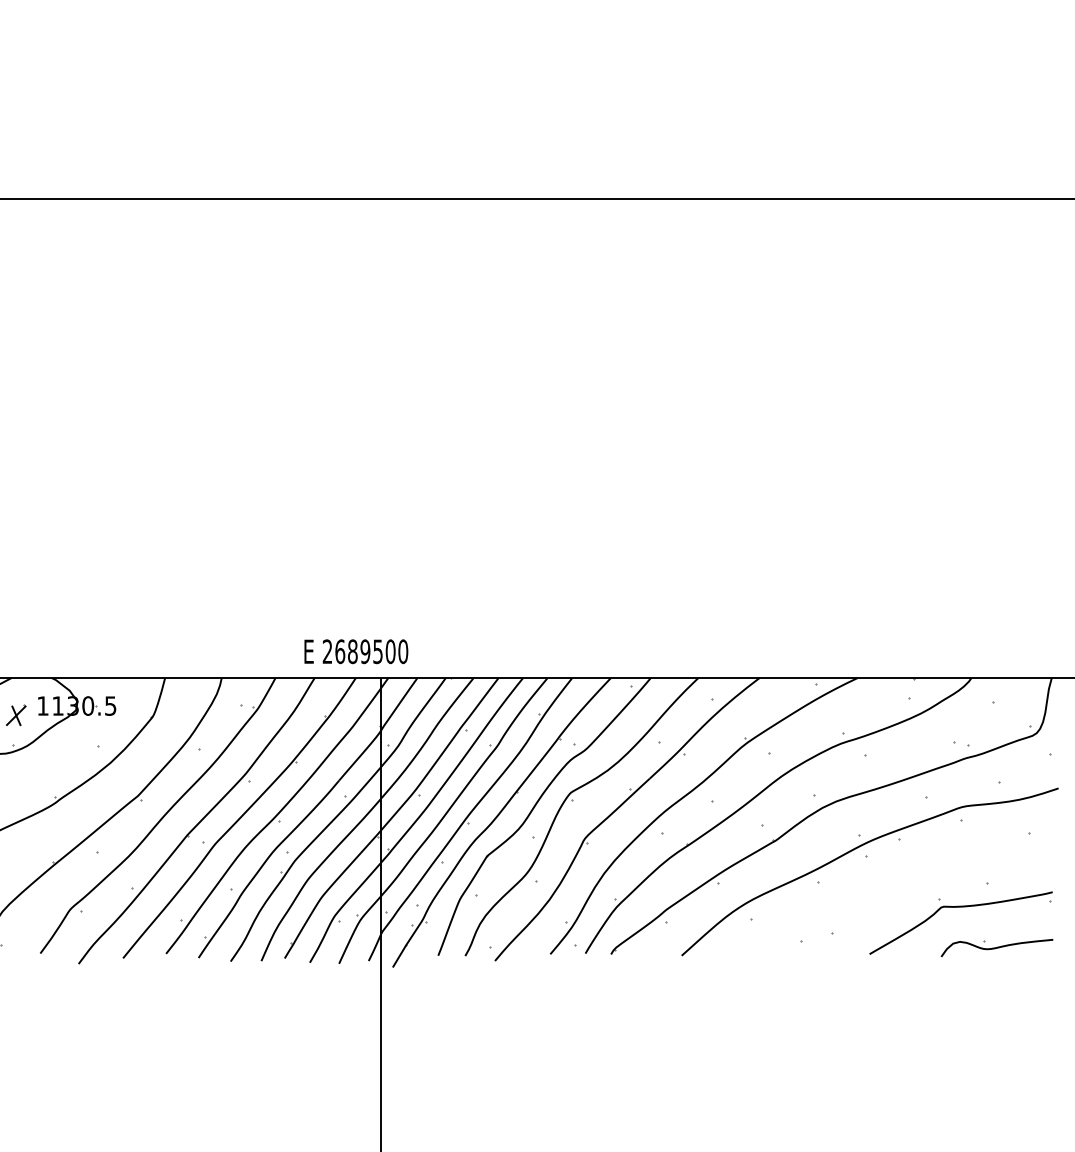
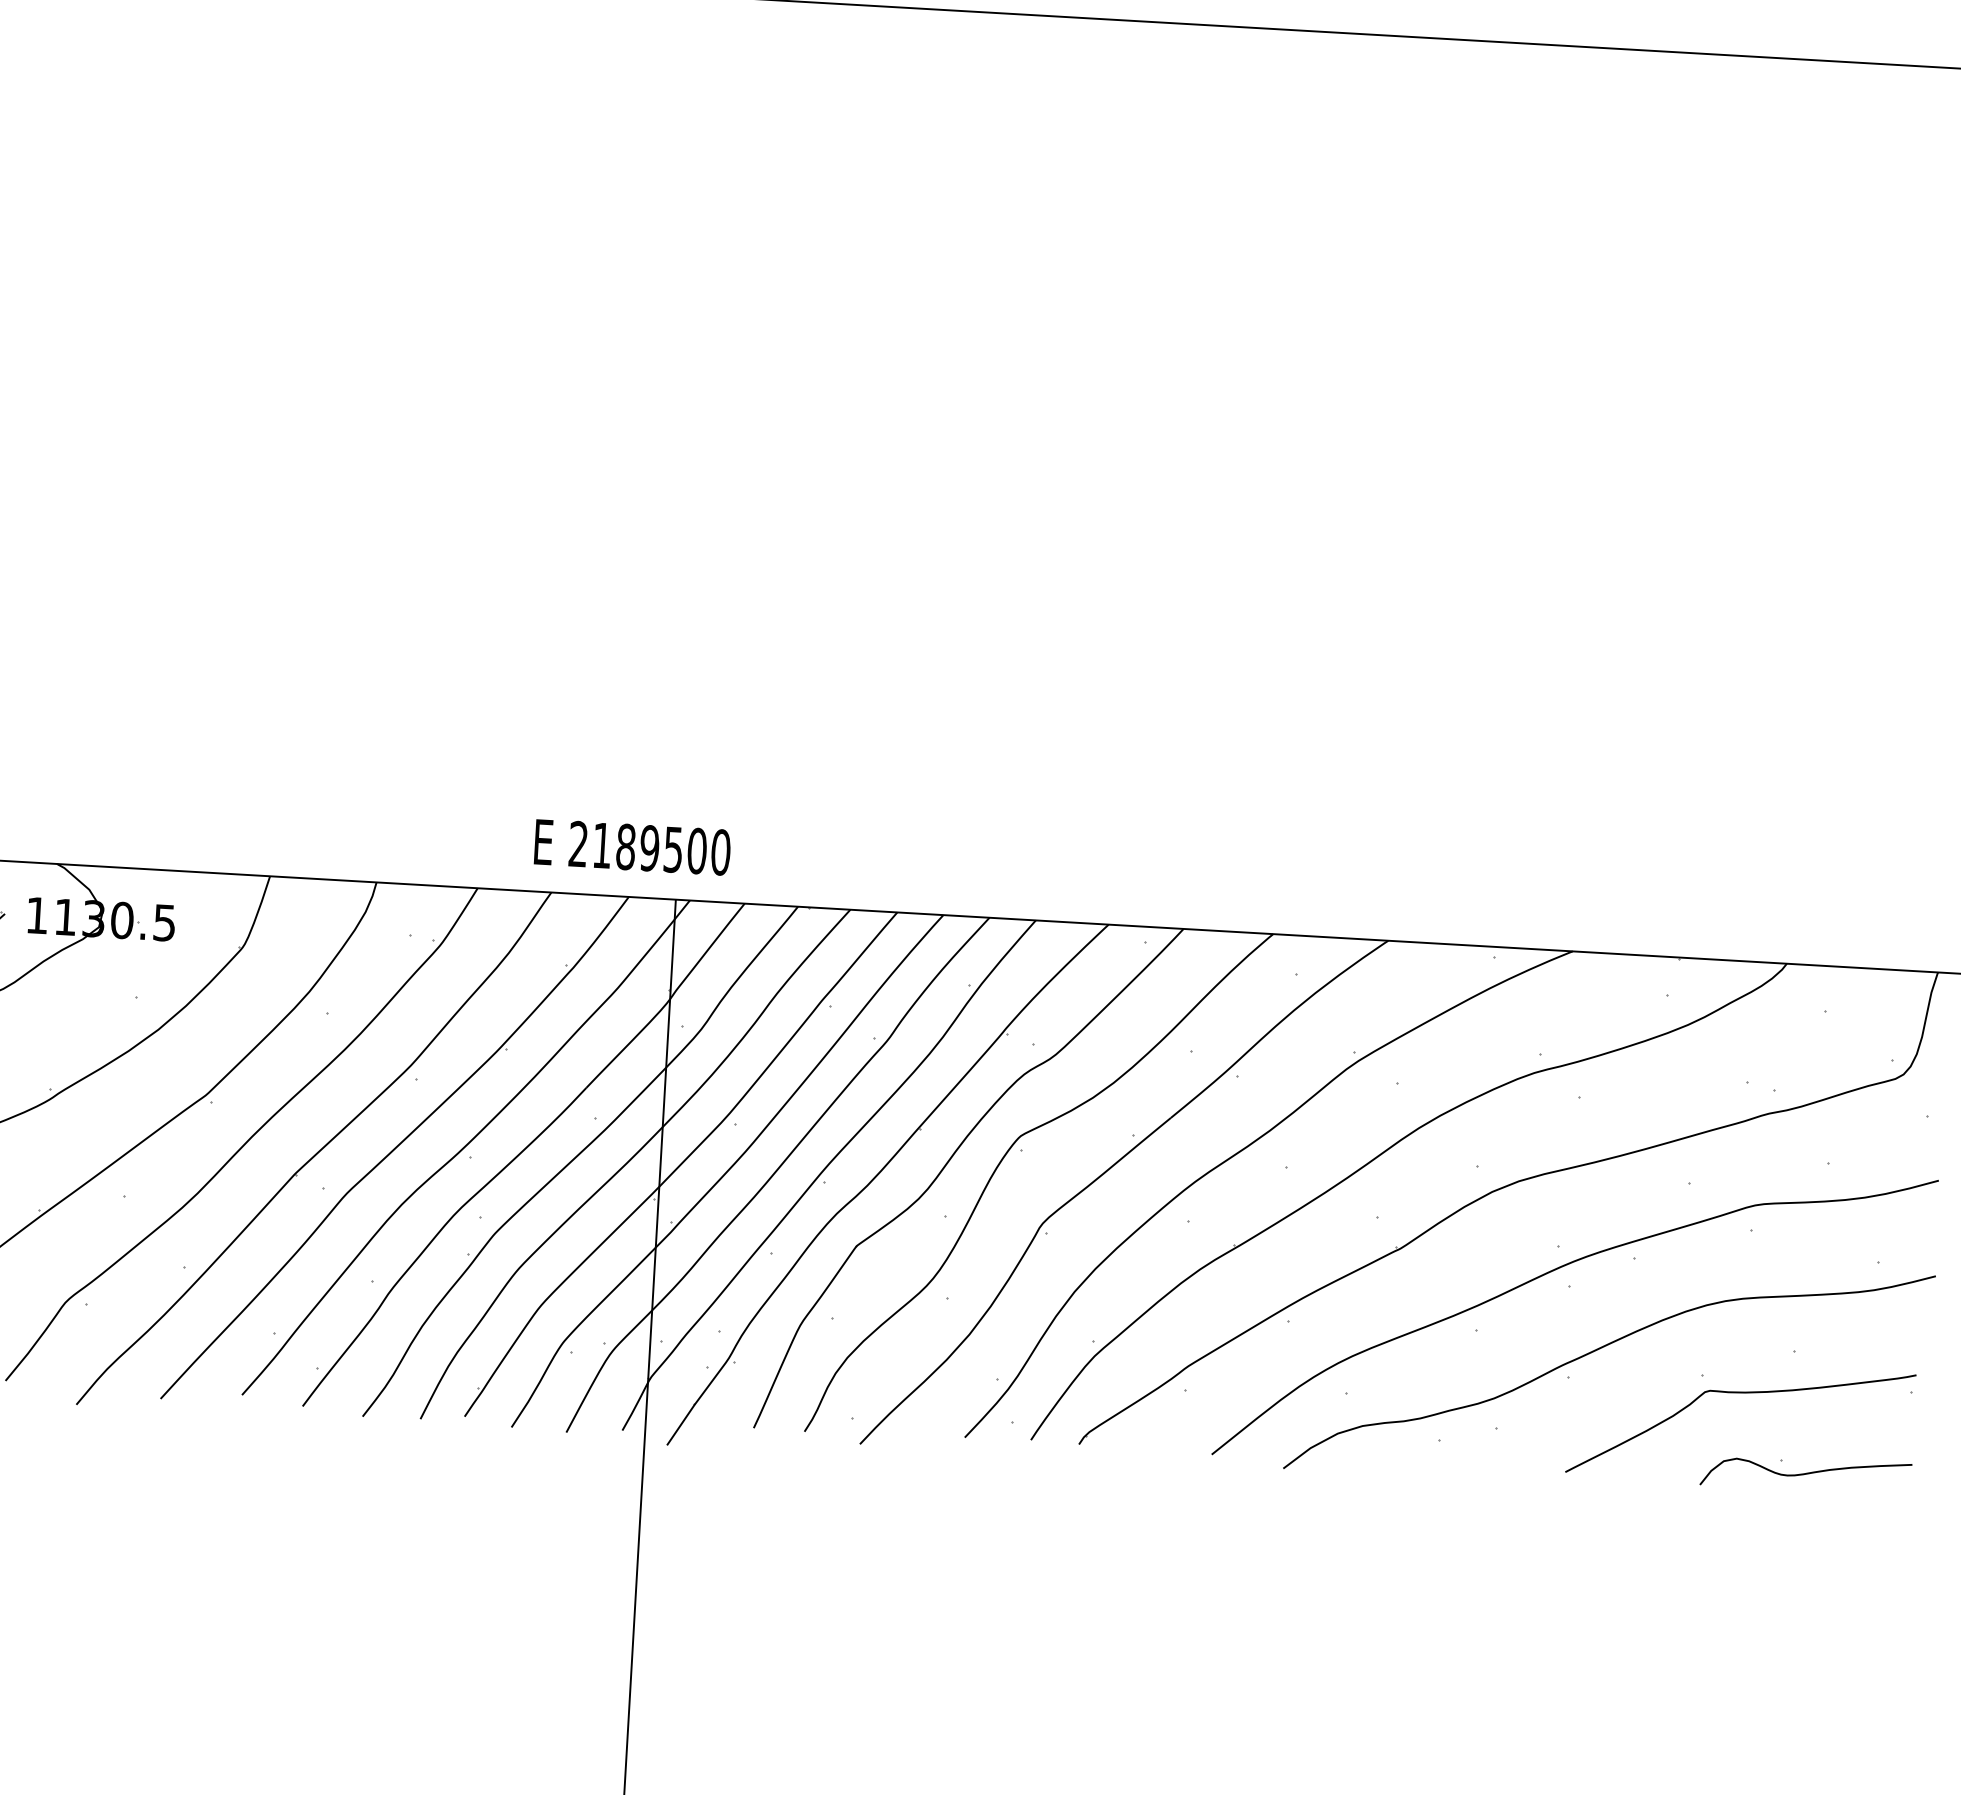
text: (340, 651) -> (602, 845), 2689500 -> 2189500
part: (881, 890) -> (1594, 1353), added

